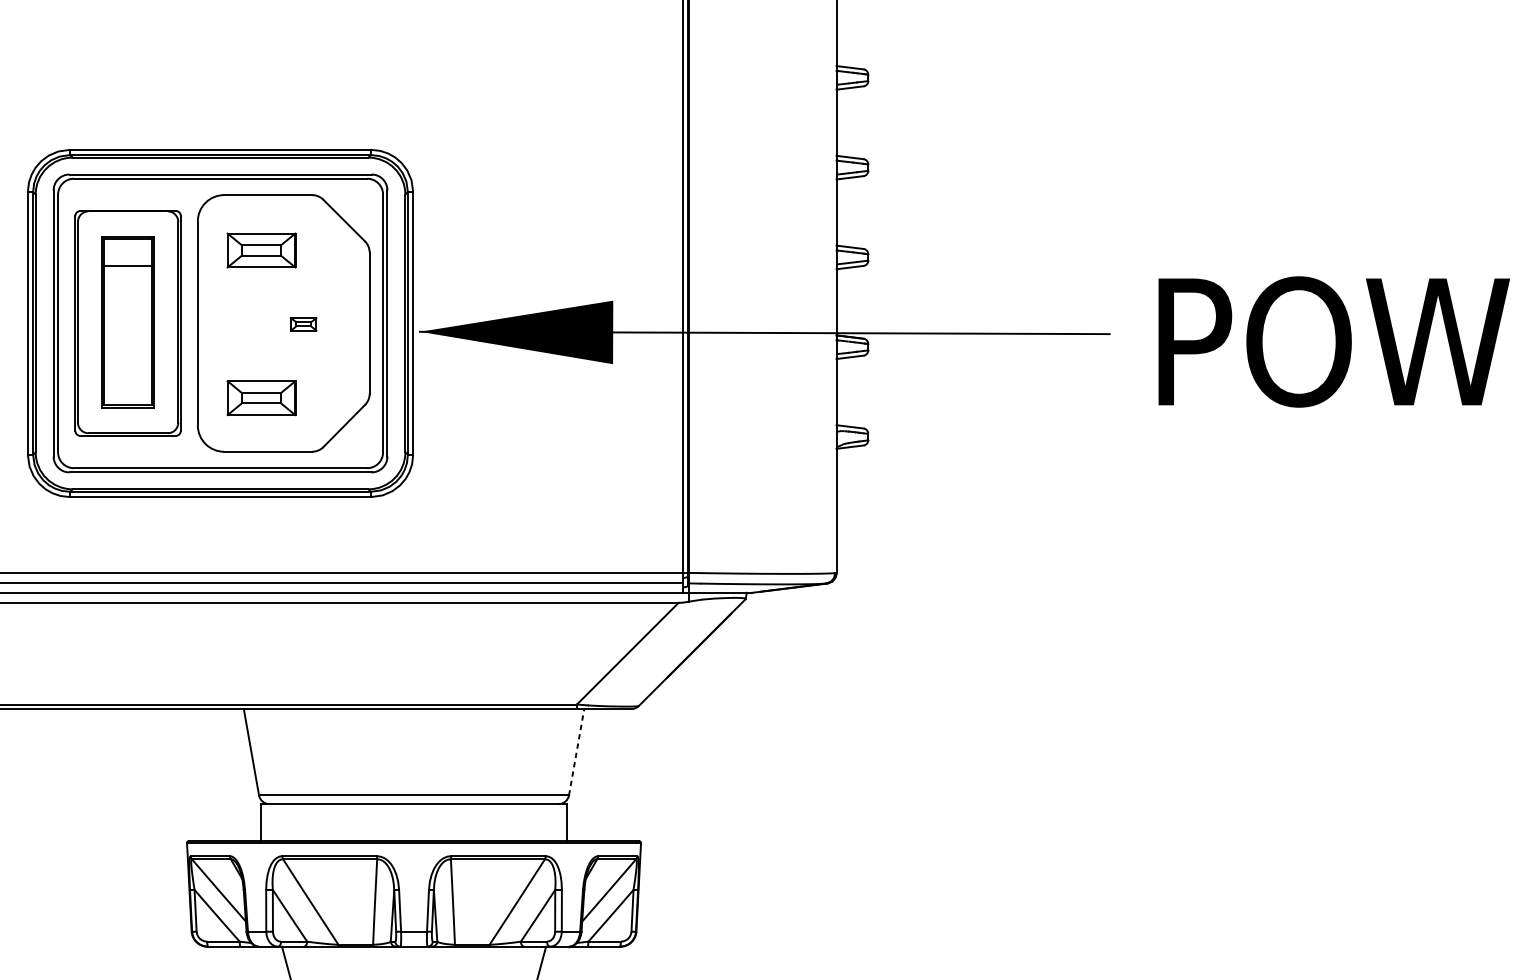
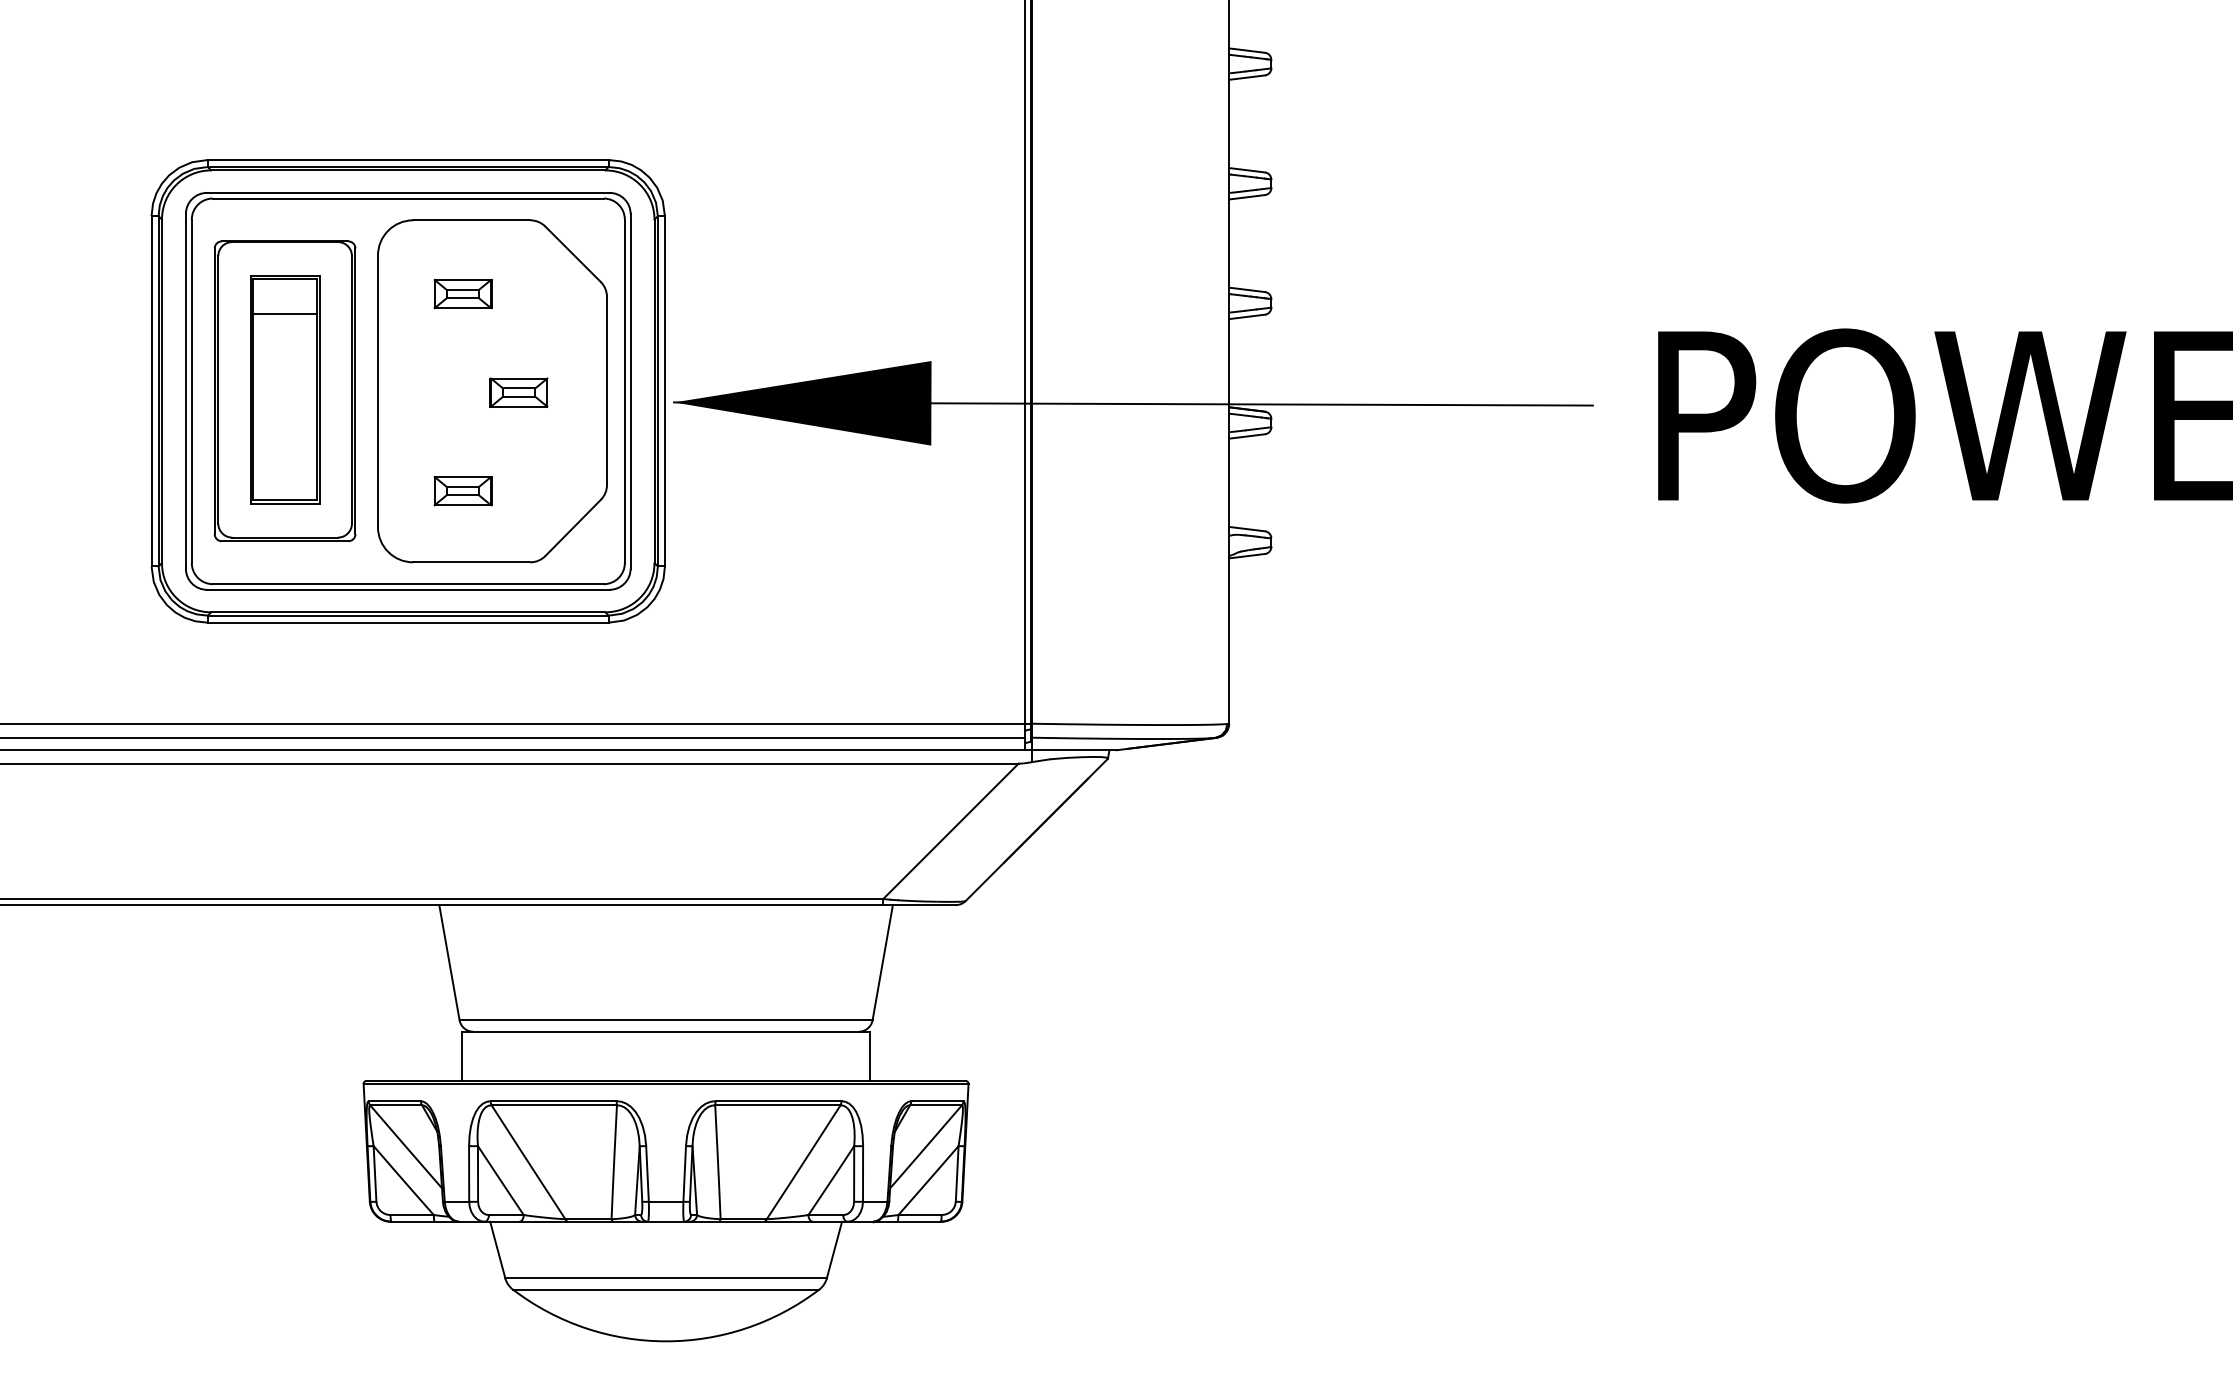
part: (261, 250) -> (462, 293), size x0.62
part: (303, 324) -> (518, 392), size x1.67
part: (261, 398) -> (462, 491), size x0.62
line: (576, 752) -> (882, 962), dashed -> solid

